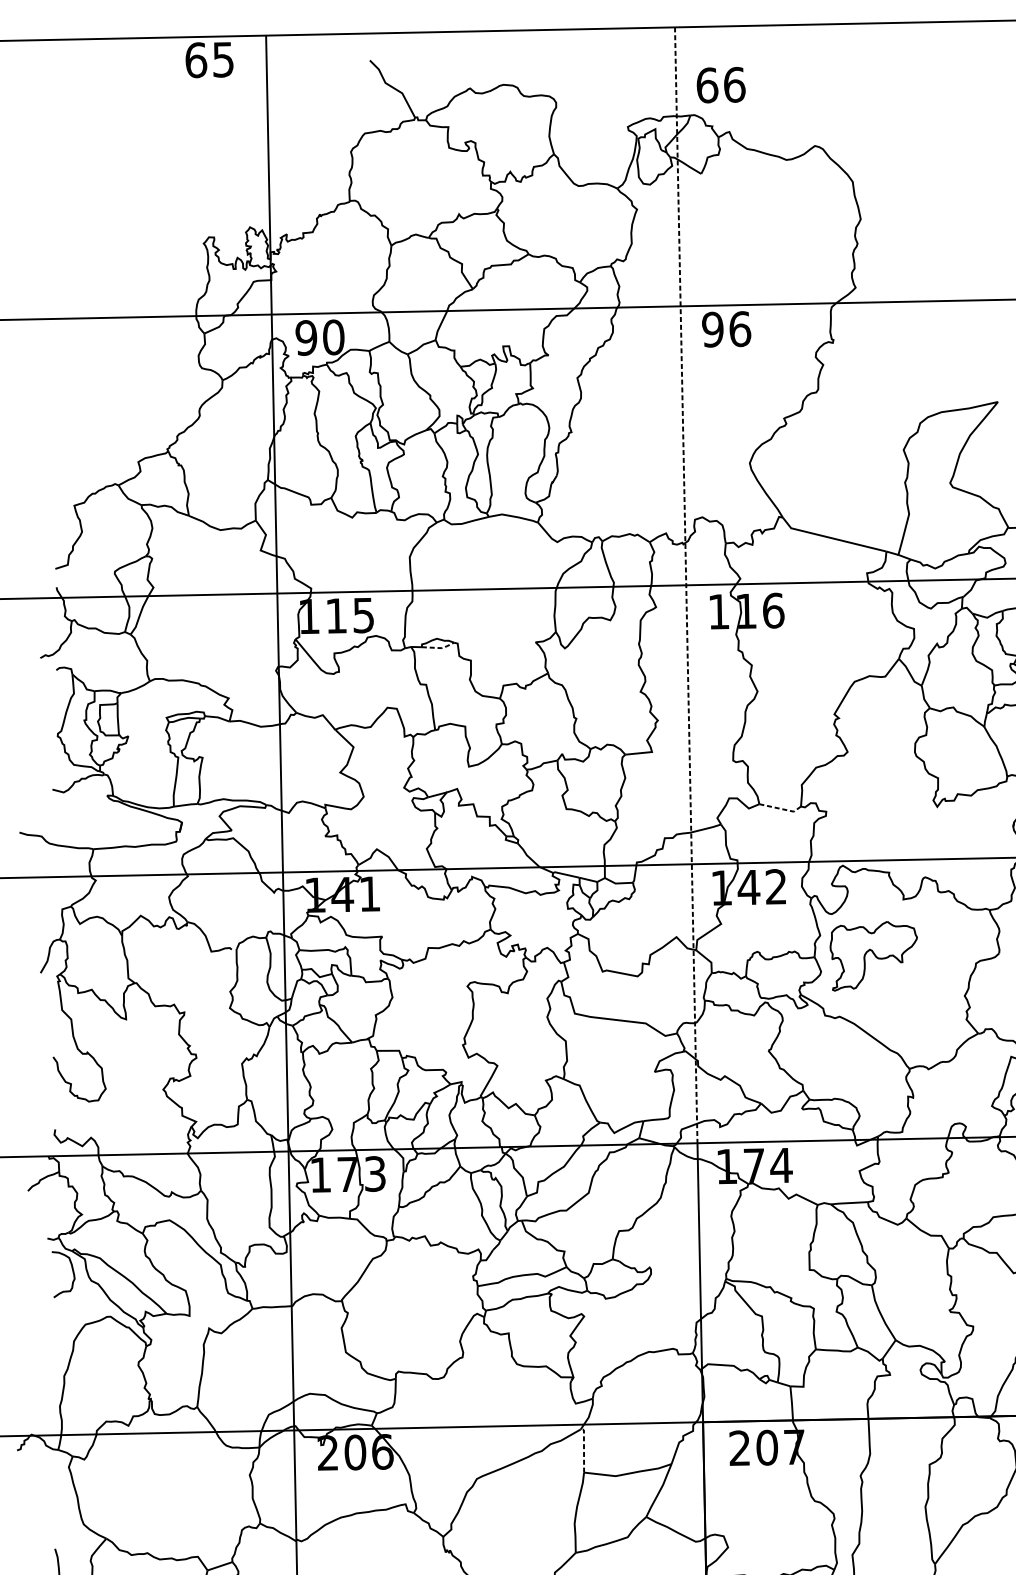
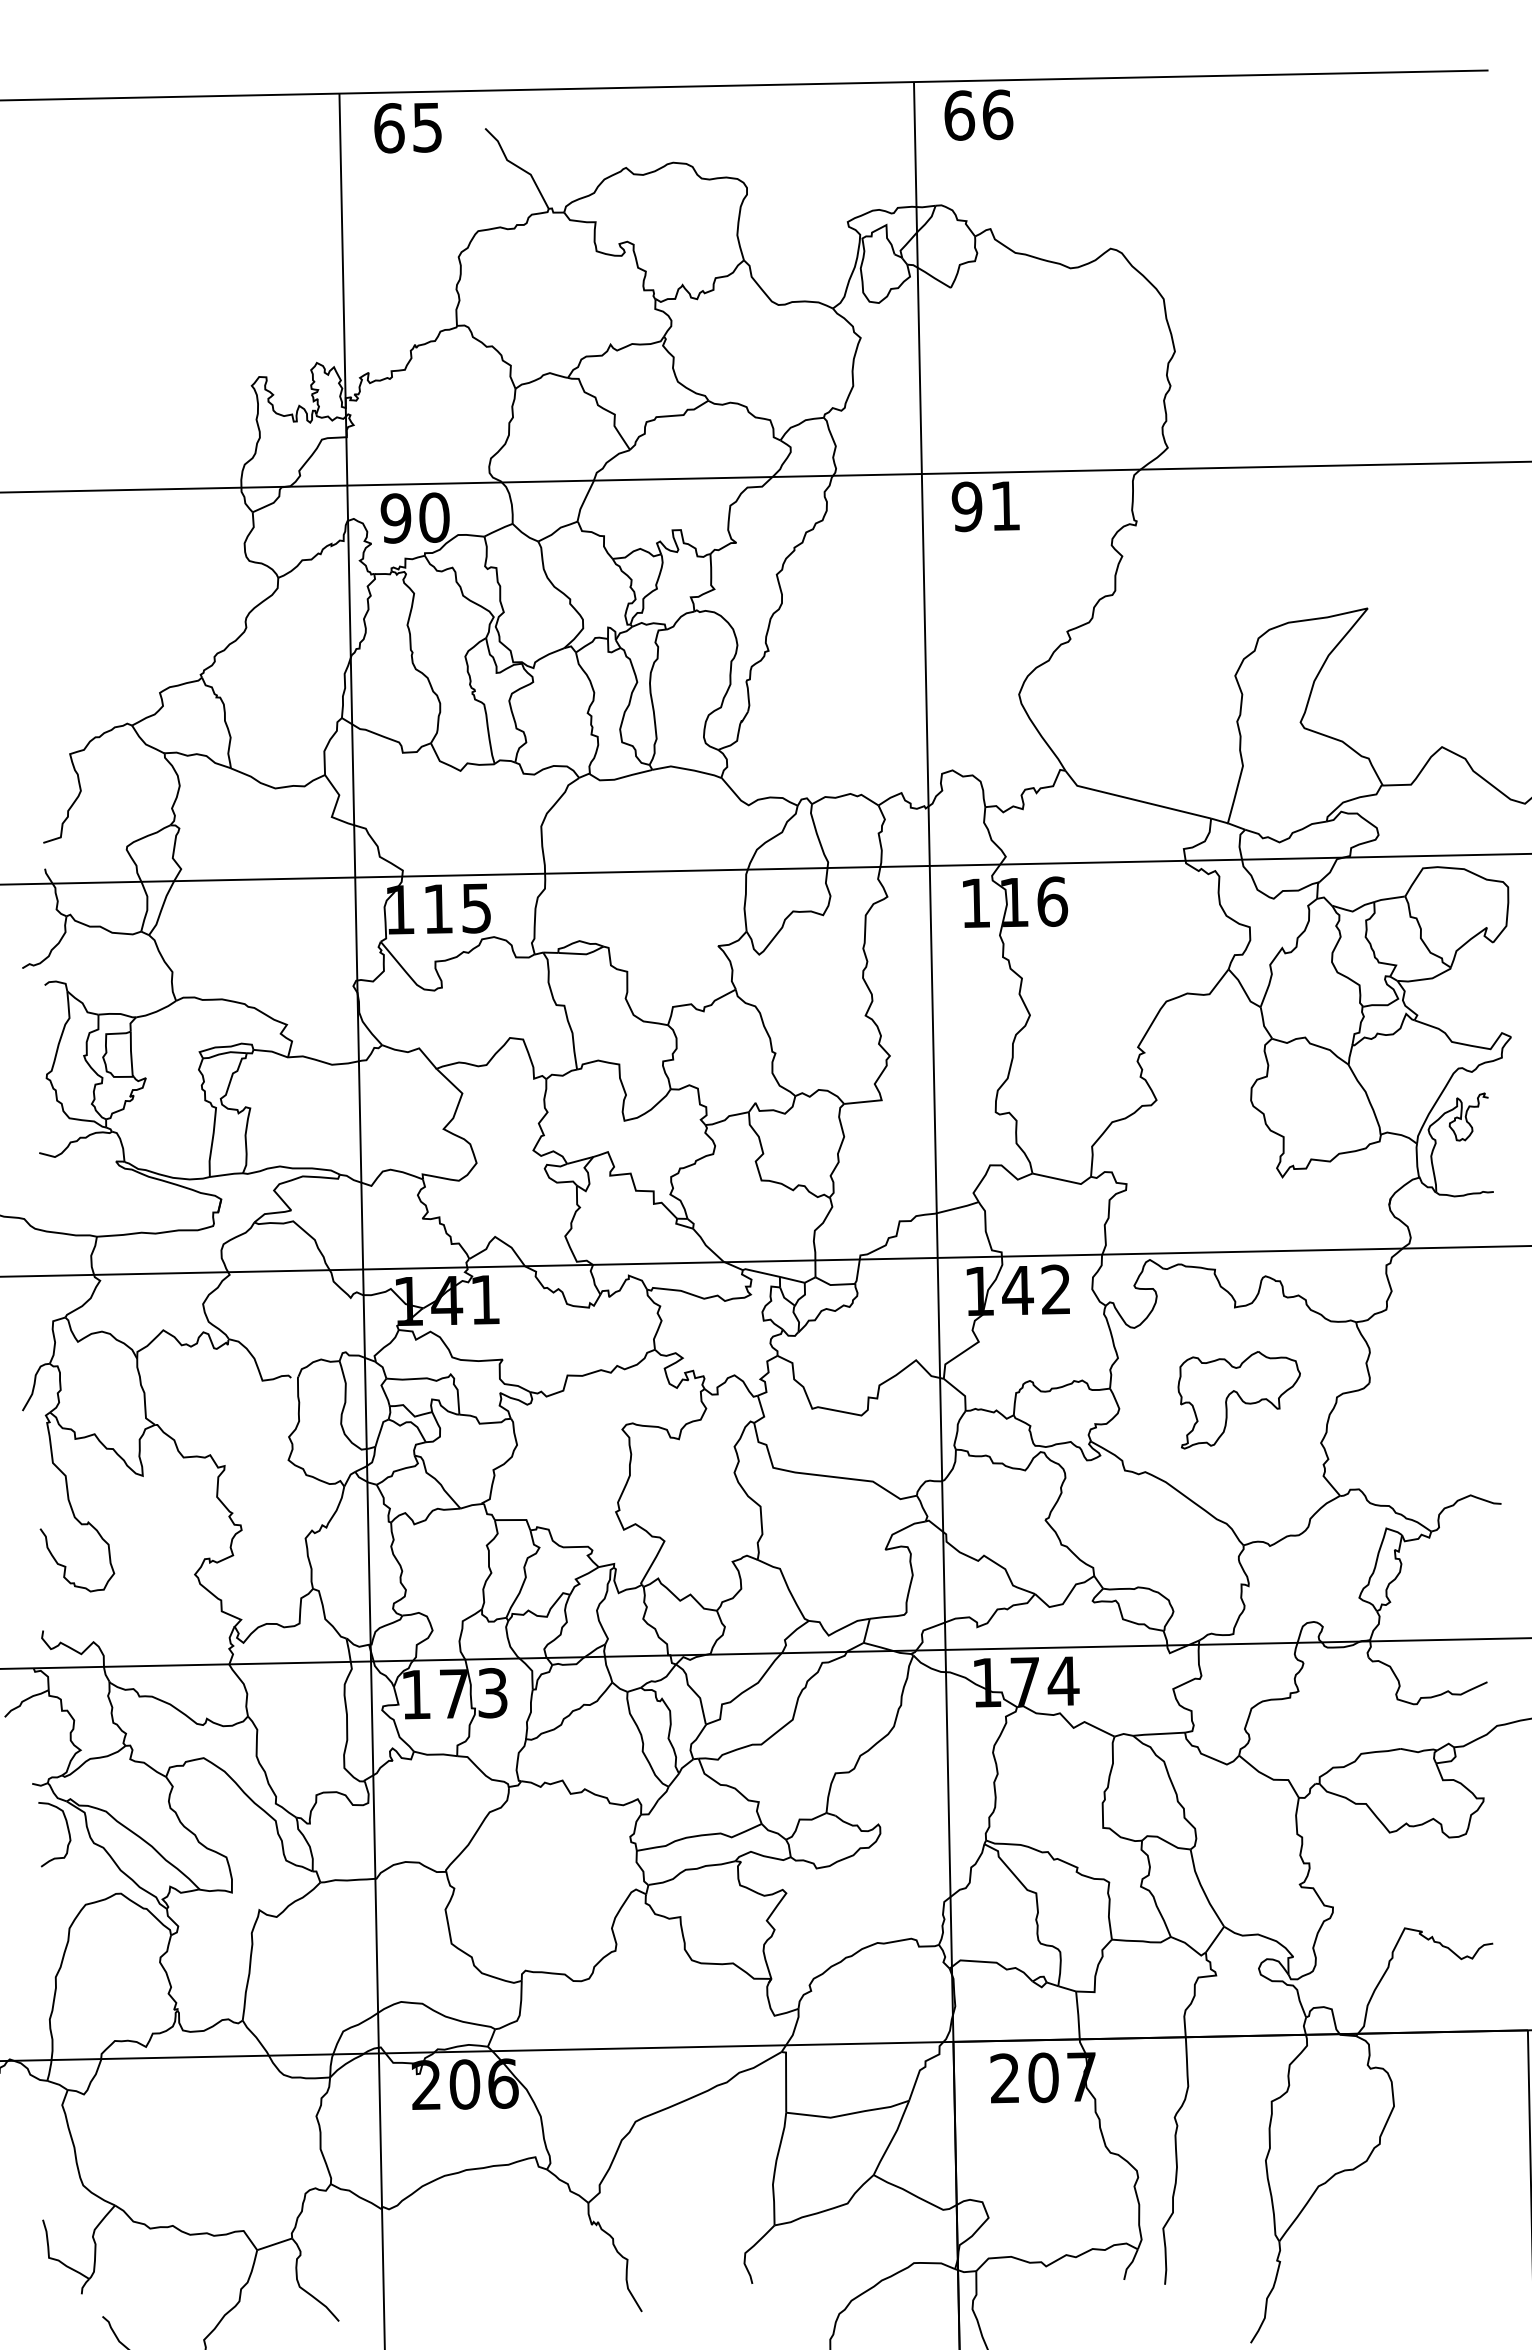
text: (209, 60) -> (407, 128), moved
text: (720, 84) -> (978, 114), moved
text: (740, 328) -> (1005, 505), 96 -> 91
line: (686, 585) -> (929, 866), dashed -> solid
line: (439, 648) -> (583, 954), dashed -> solid
line: (781, 809) -> (1063, 1180), dashed -> solid
part: (873, 956) -> (1238, 1400), moved
line: (584, 1448) -> (786, 2079), dashed -> solid

